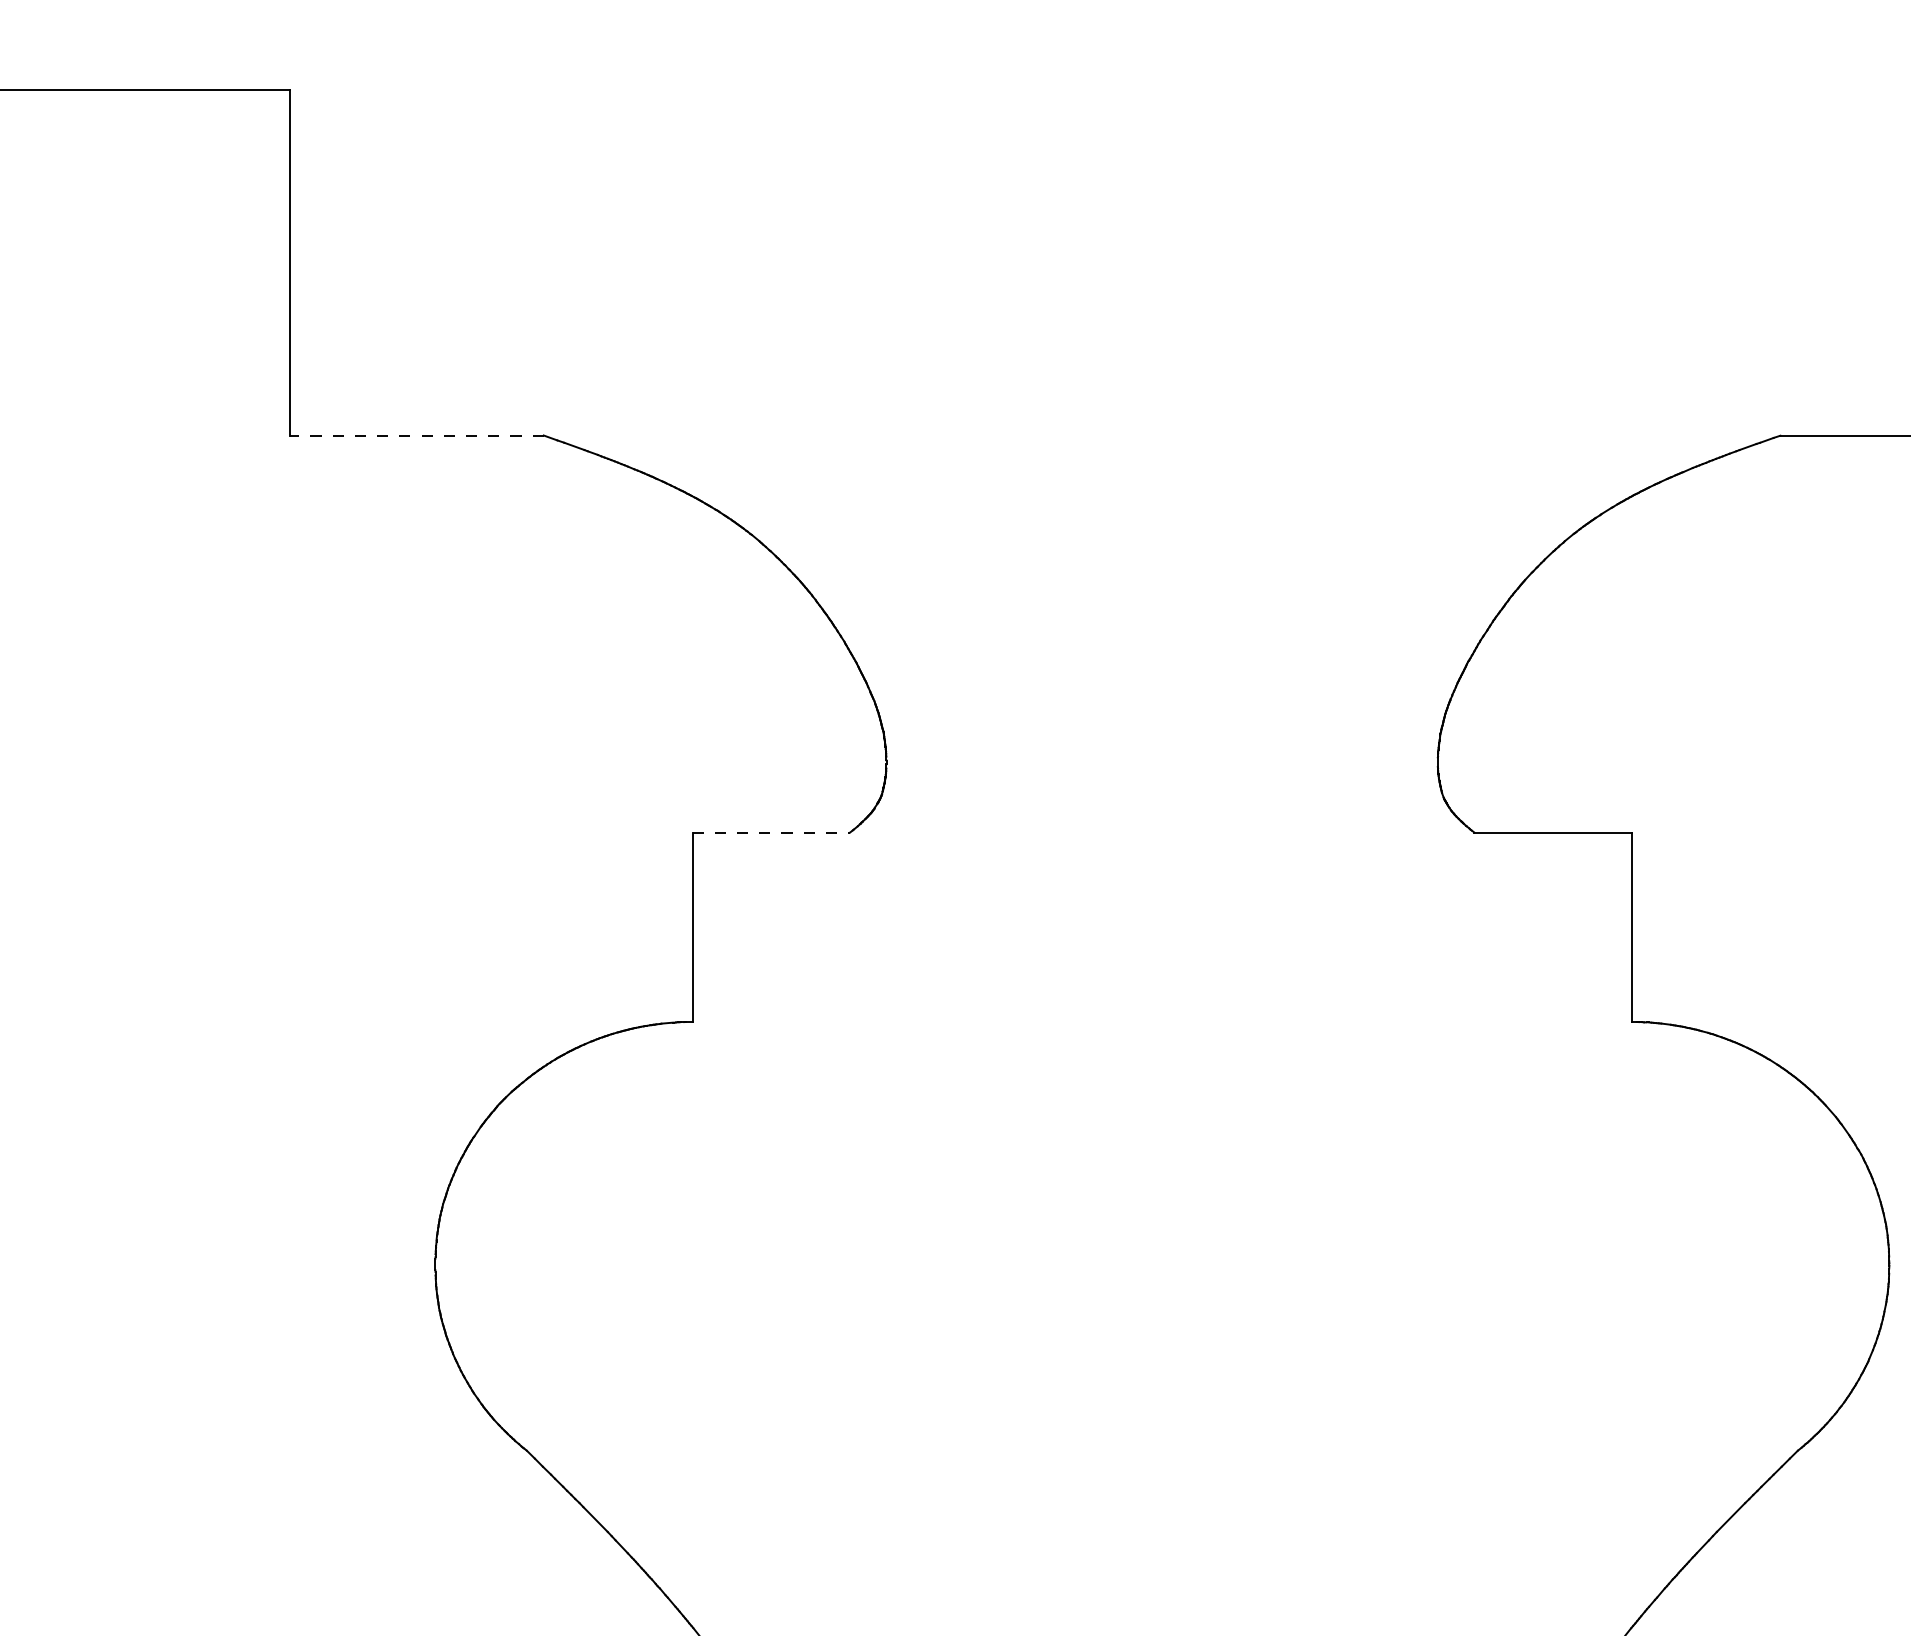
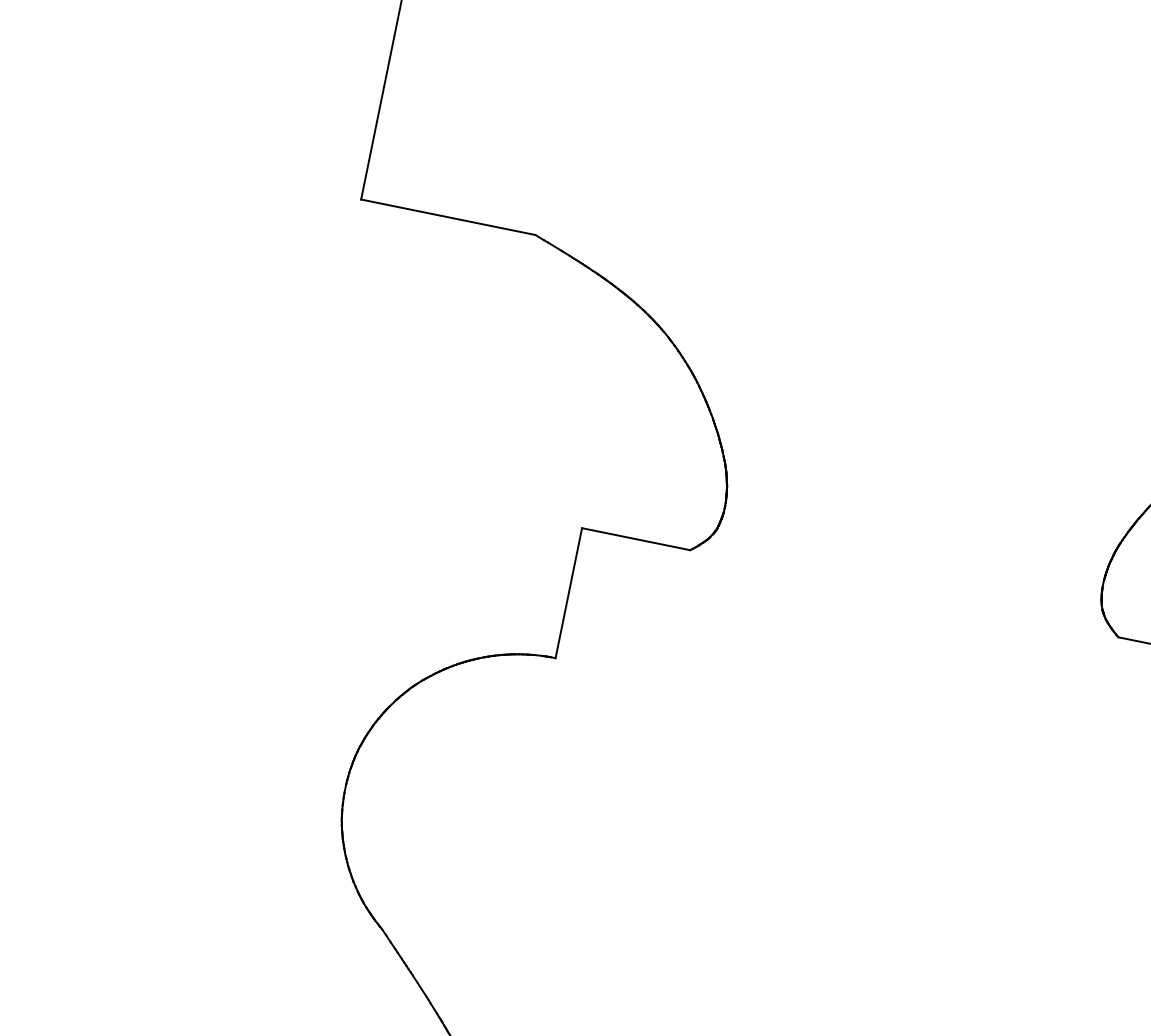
line: (416, 435) -> (448, 217), dashed -> solid
line: (771, 832) -> (636, 539), dashed -> solid

